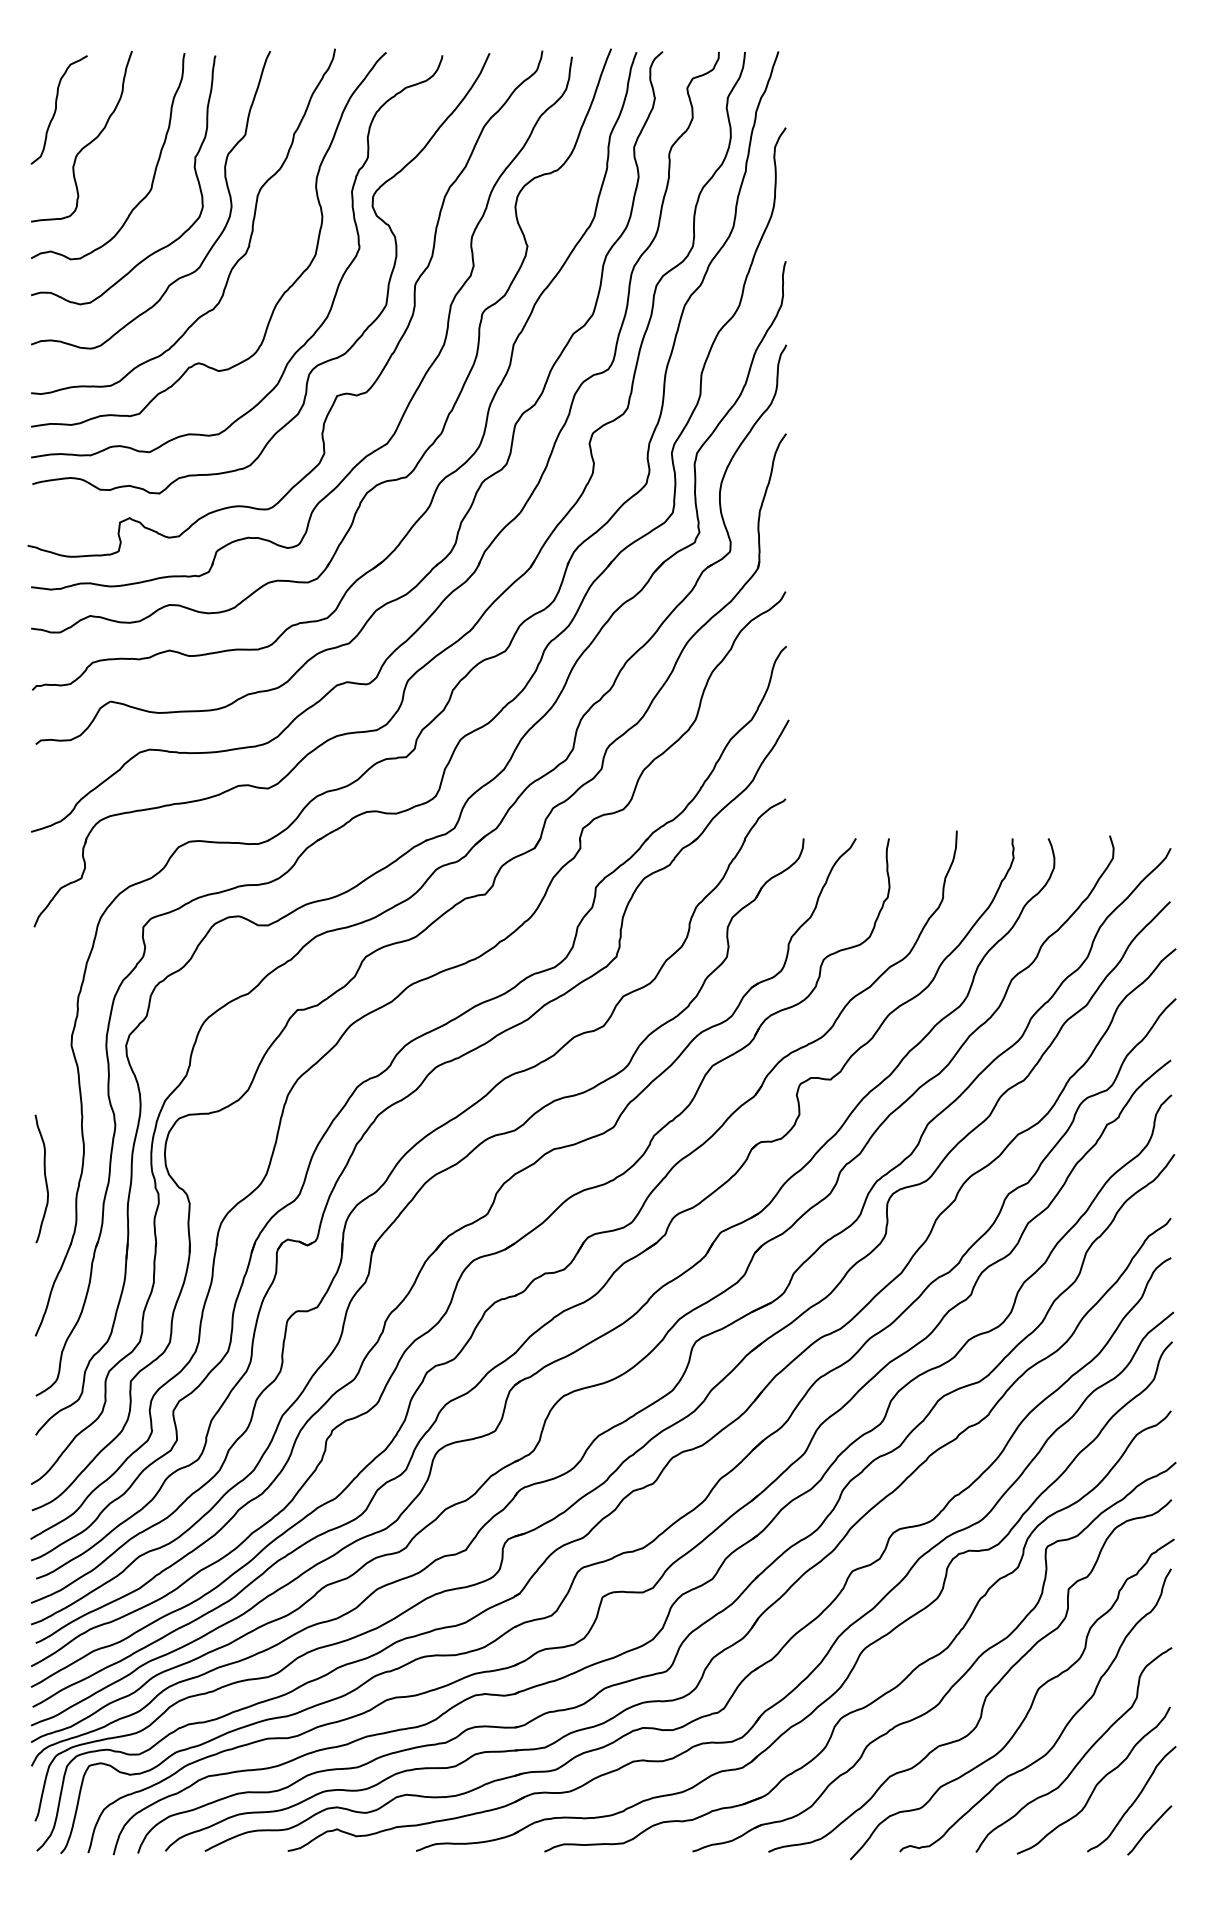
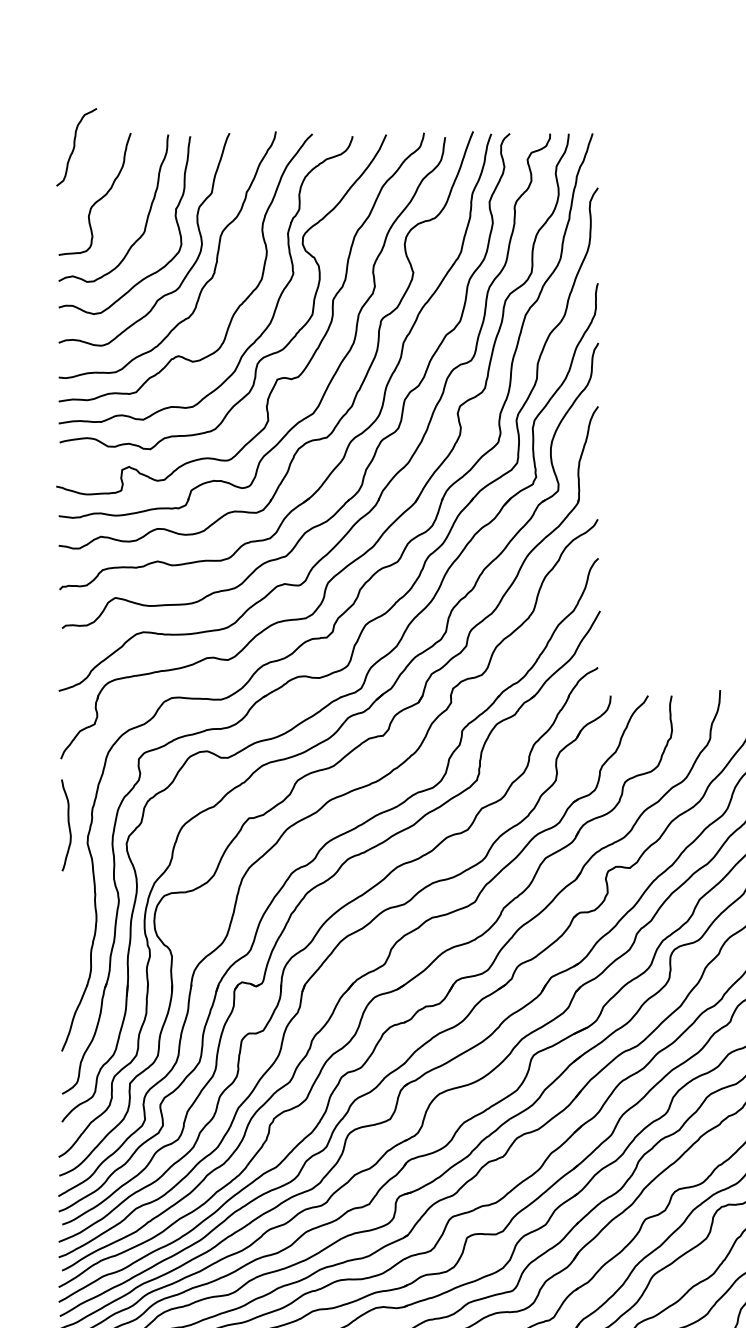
curve: (56, 109) -> (74, 146), moved
curve: (44, 1178) -> (68, 825), moved

